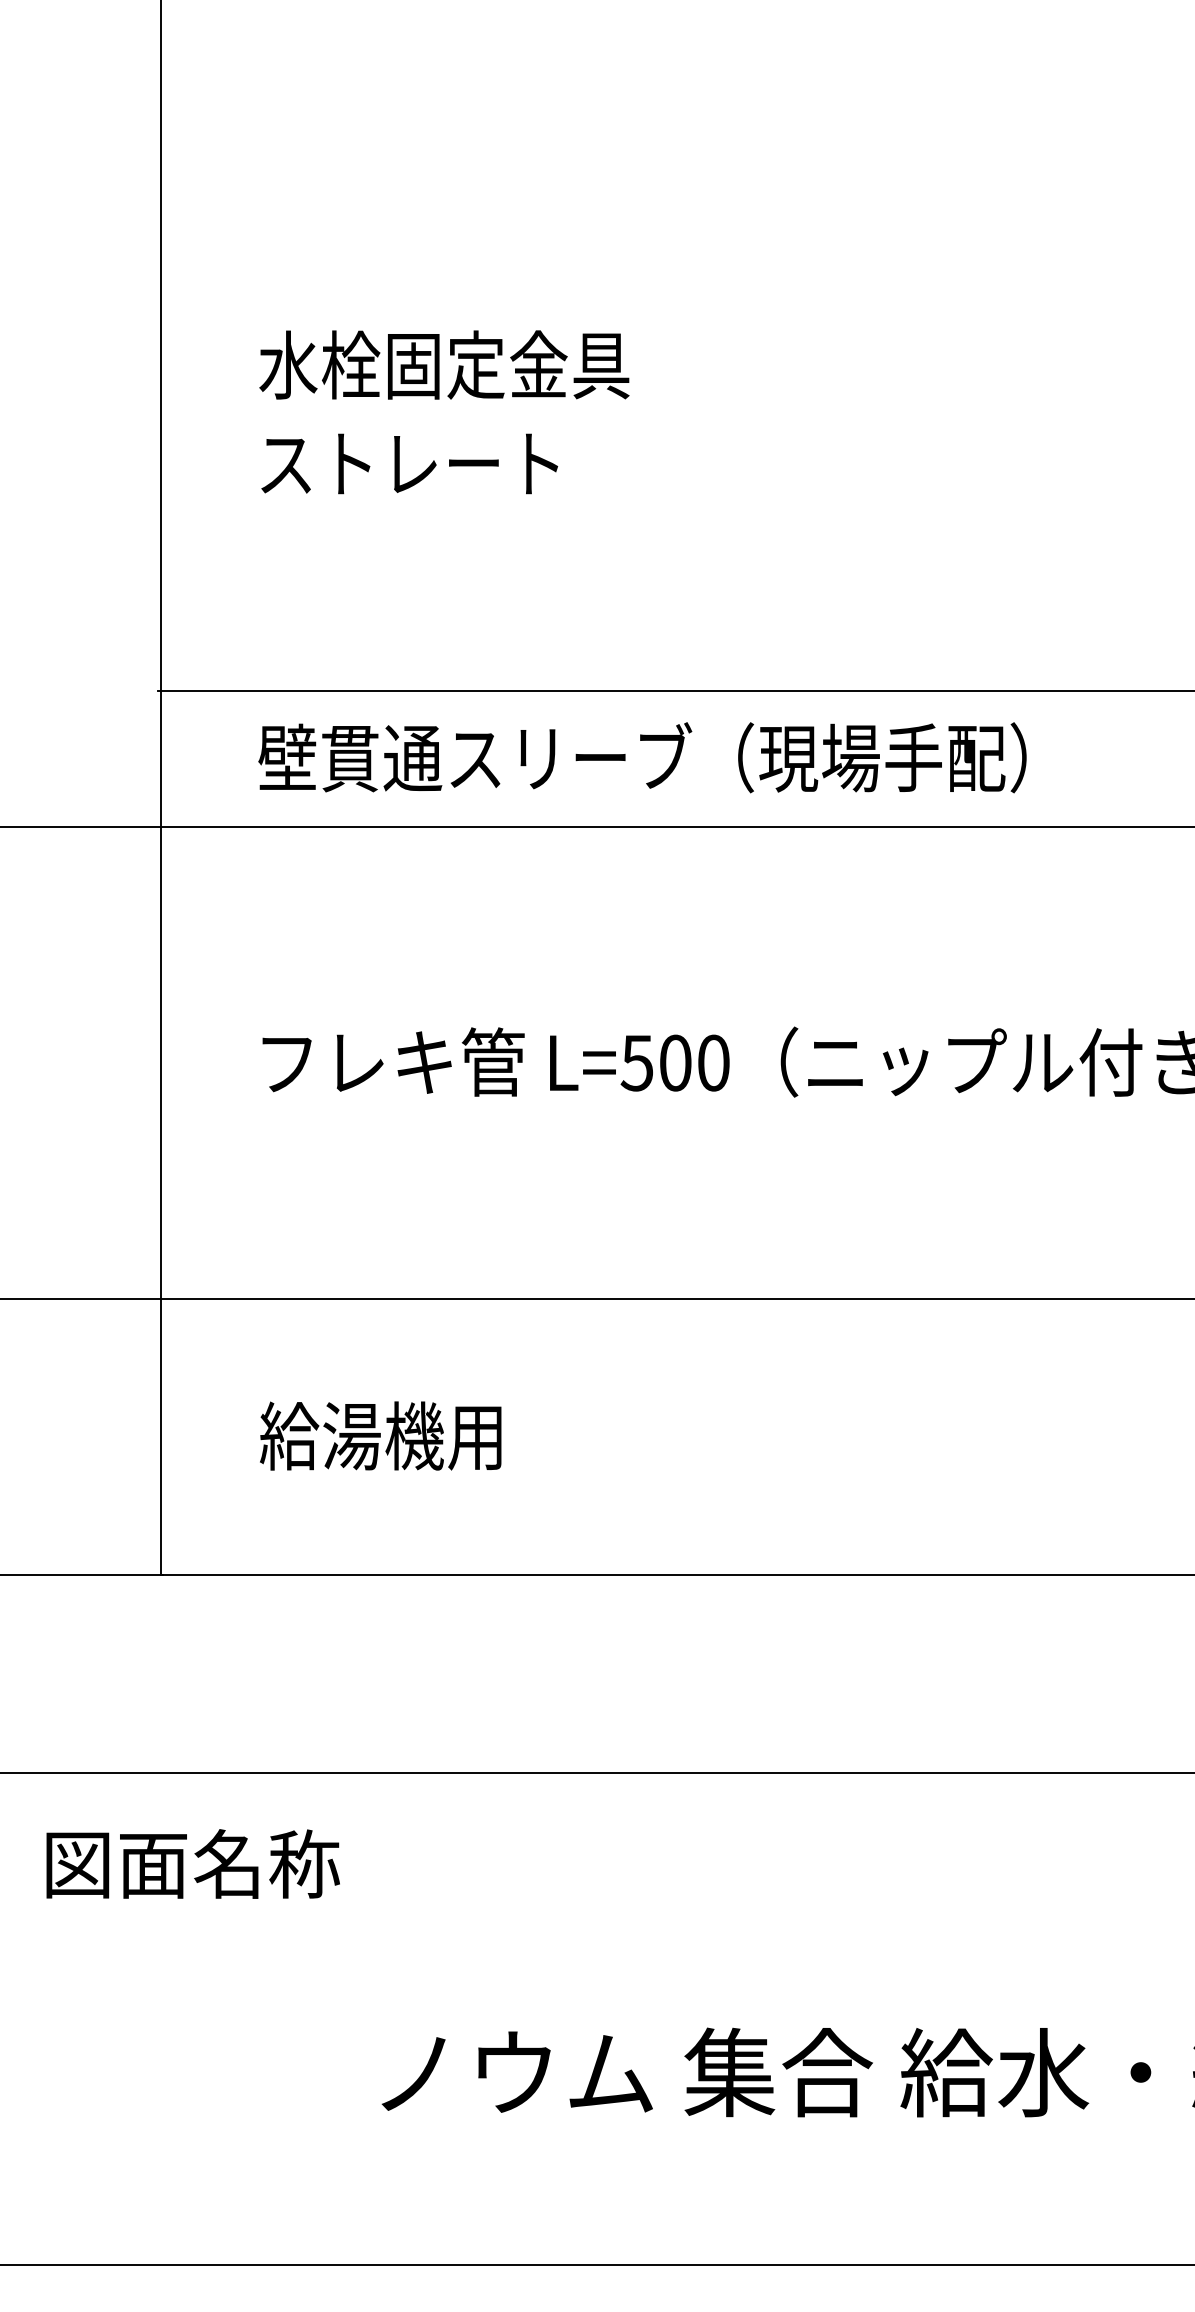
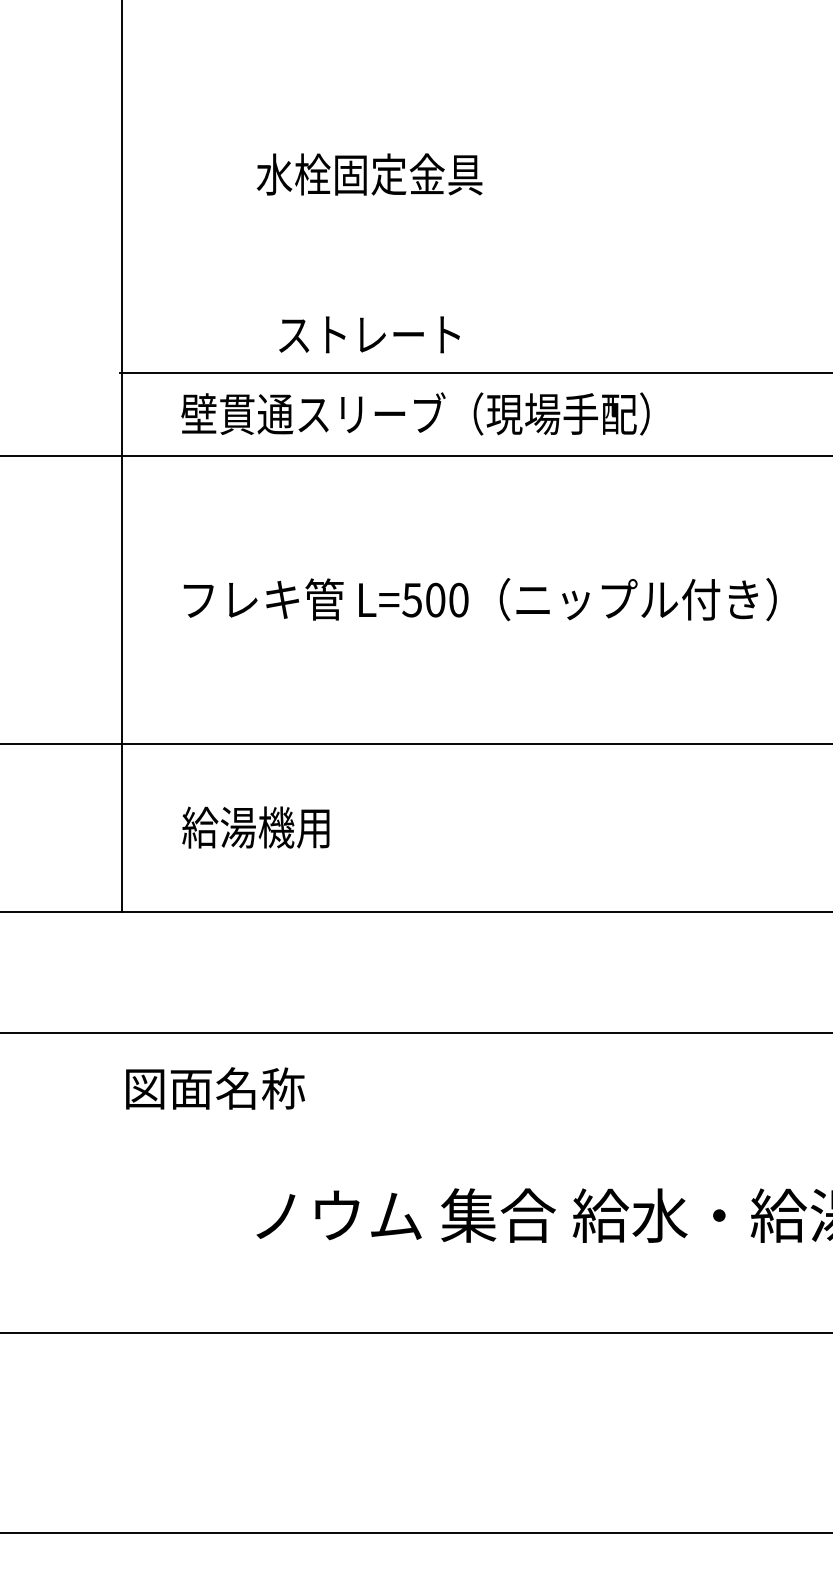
text: (444, 364) -> (369, 174), moved
text: (409, 463) -> (369, 334), moved
text: (193, 1864) -> (215, 1088), moved

